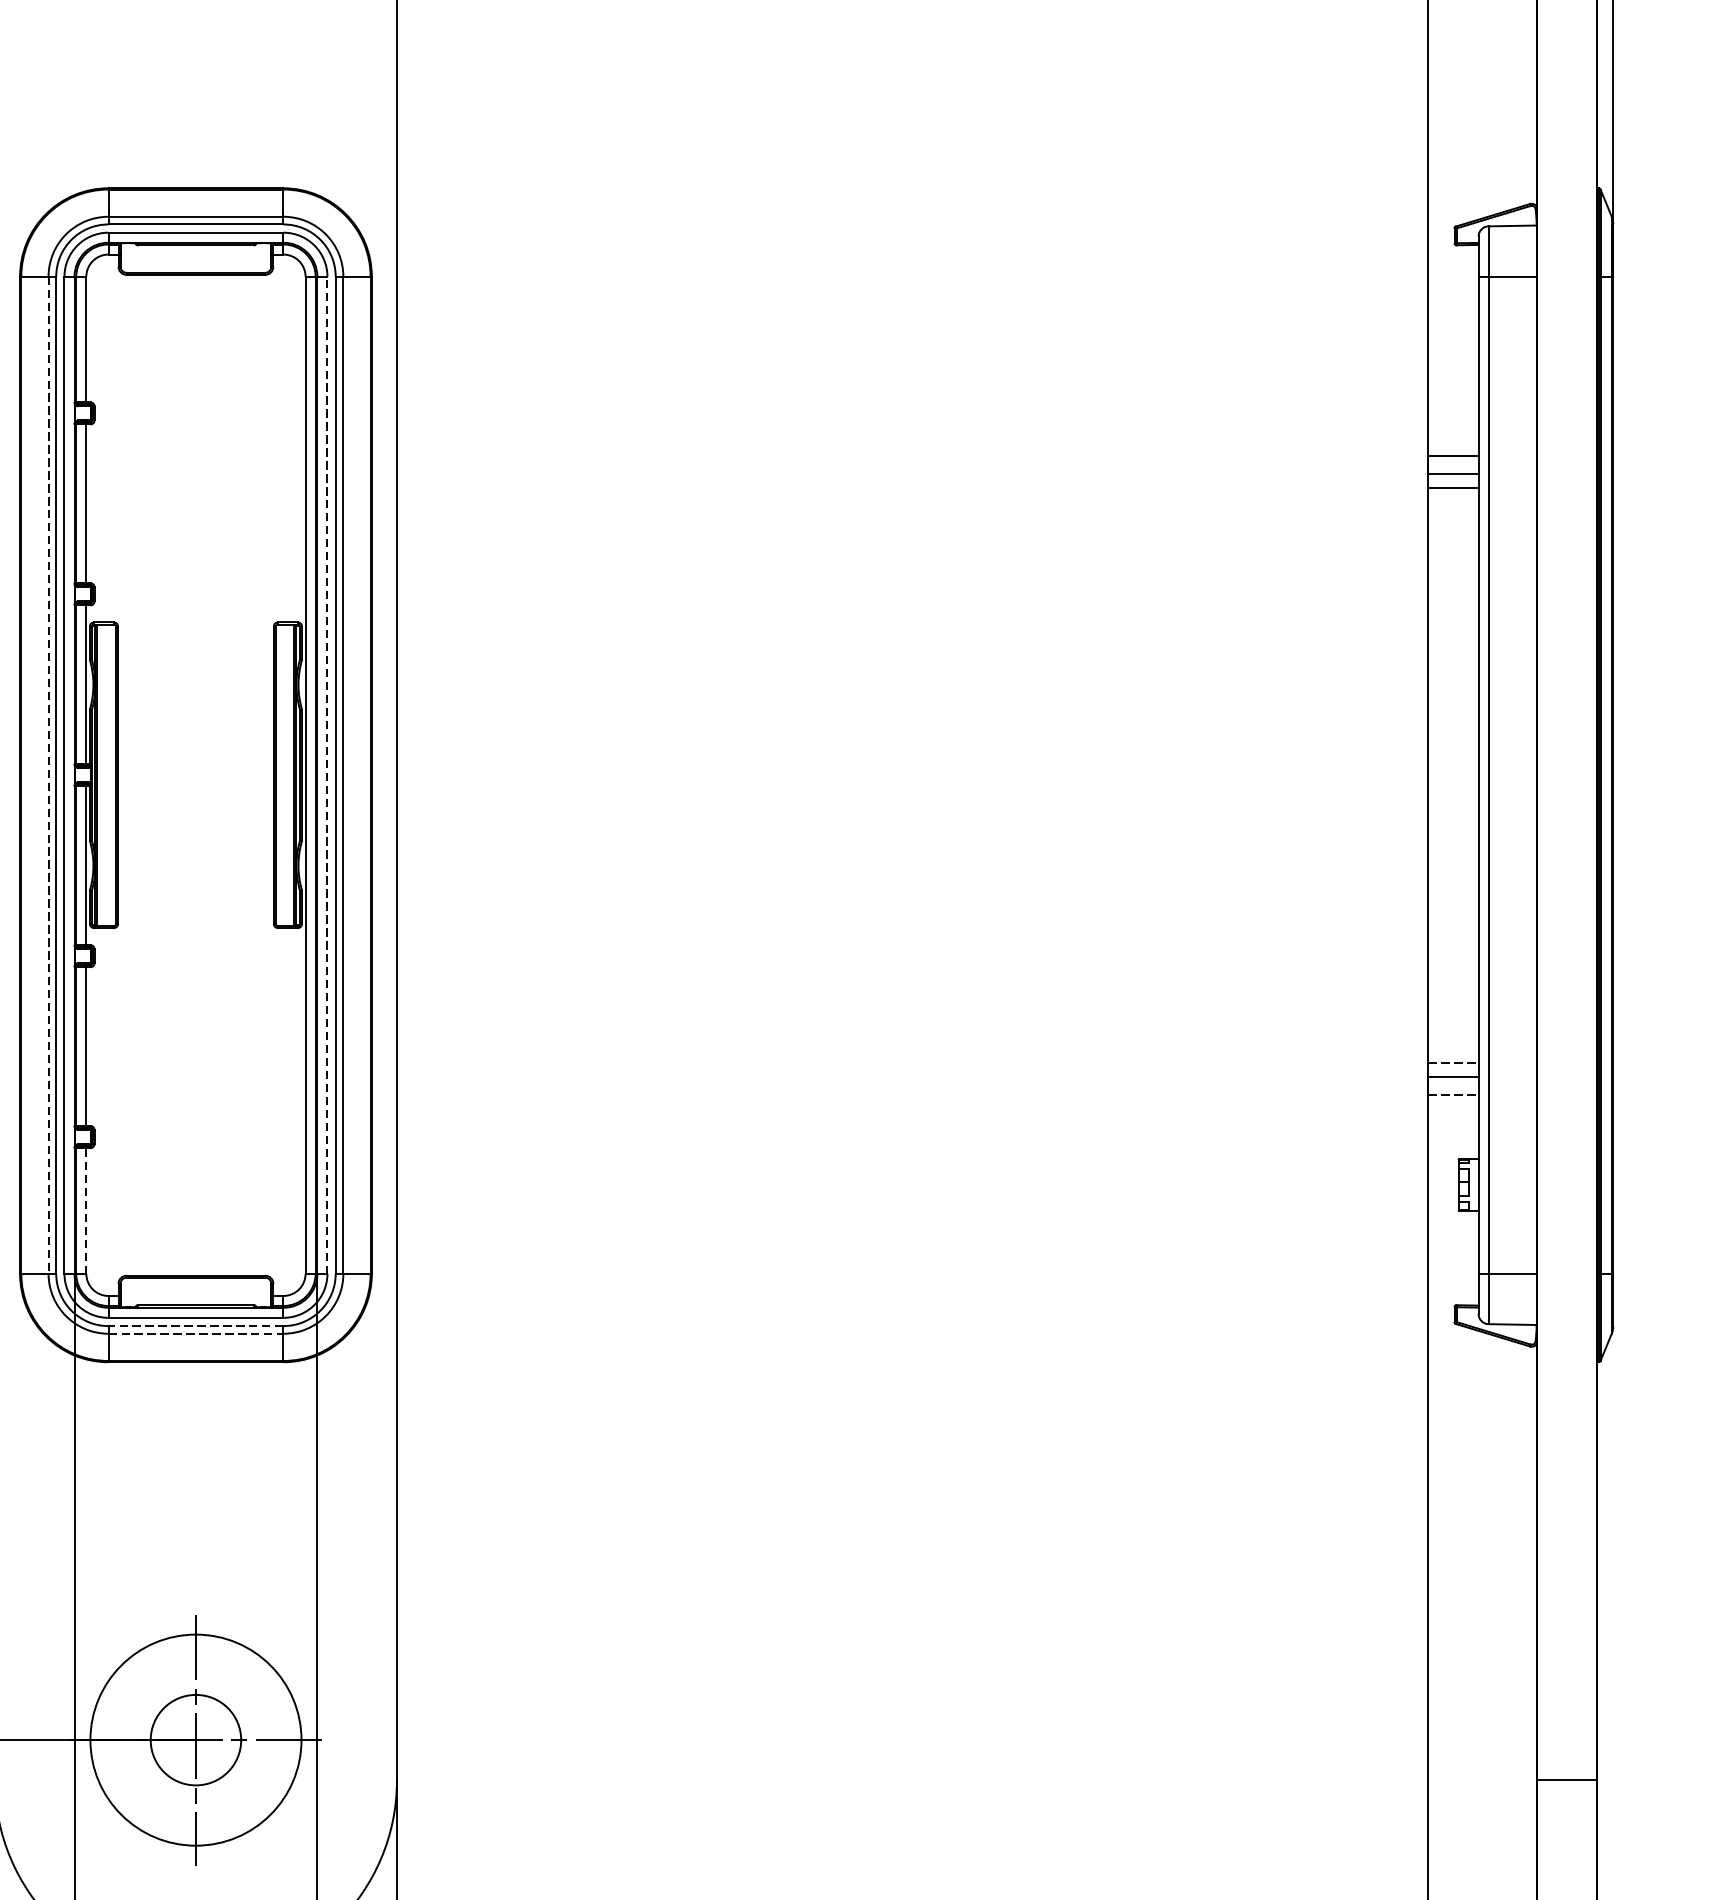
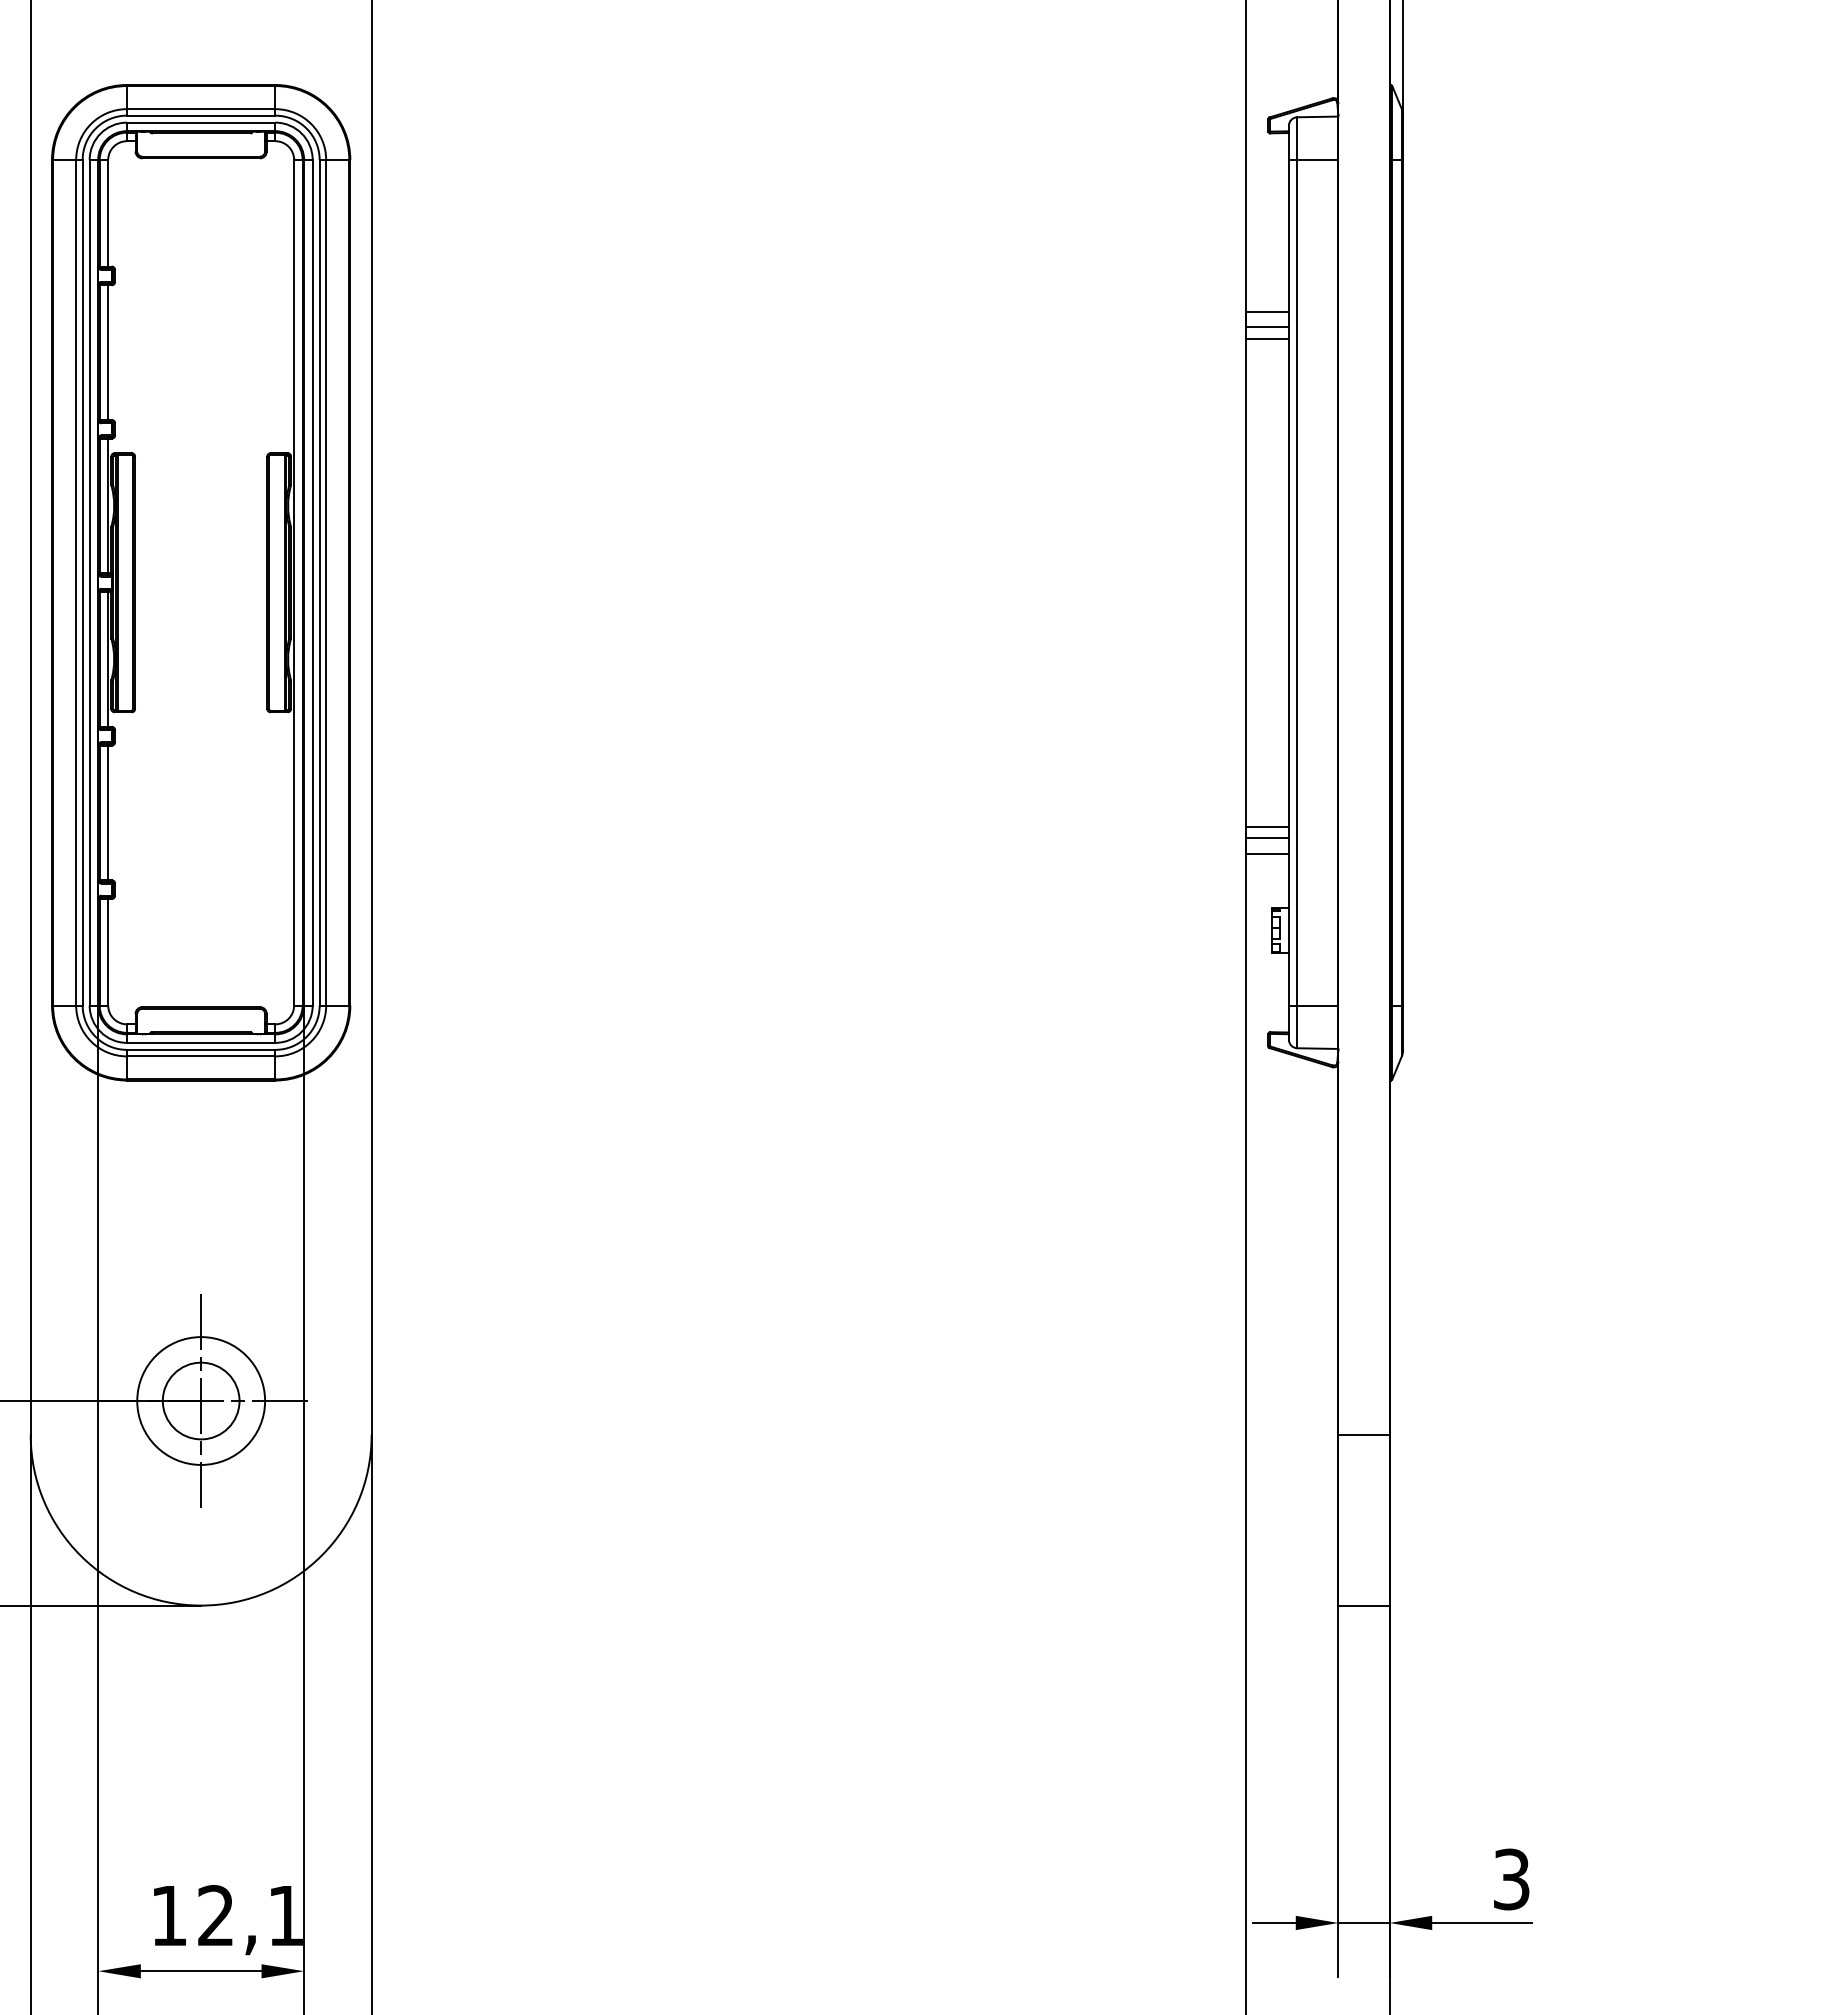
line: (48, 774) -> (76, 582), dashed -> solid
line: (327, 774) -> (312, 582), dashed -> solid
line: (1454, 1062) -> (1268, 826), dashed -> solid
line: (1454, 1094) -> (1268, 853), dashed -> solid
line: (86, 1210) -> (108, 951), dashed -> solid
line: (195, 1325) -> (200, 1049), dashed -> solid
line: (196, 1333) -> (201, 1056), dashed -> solid
circle: (196, 1739) -> (201, 1400), size x0.71

